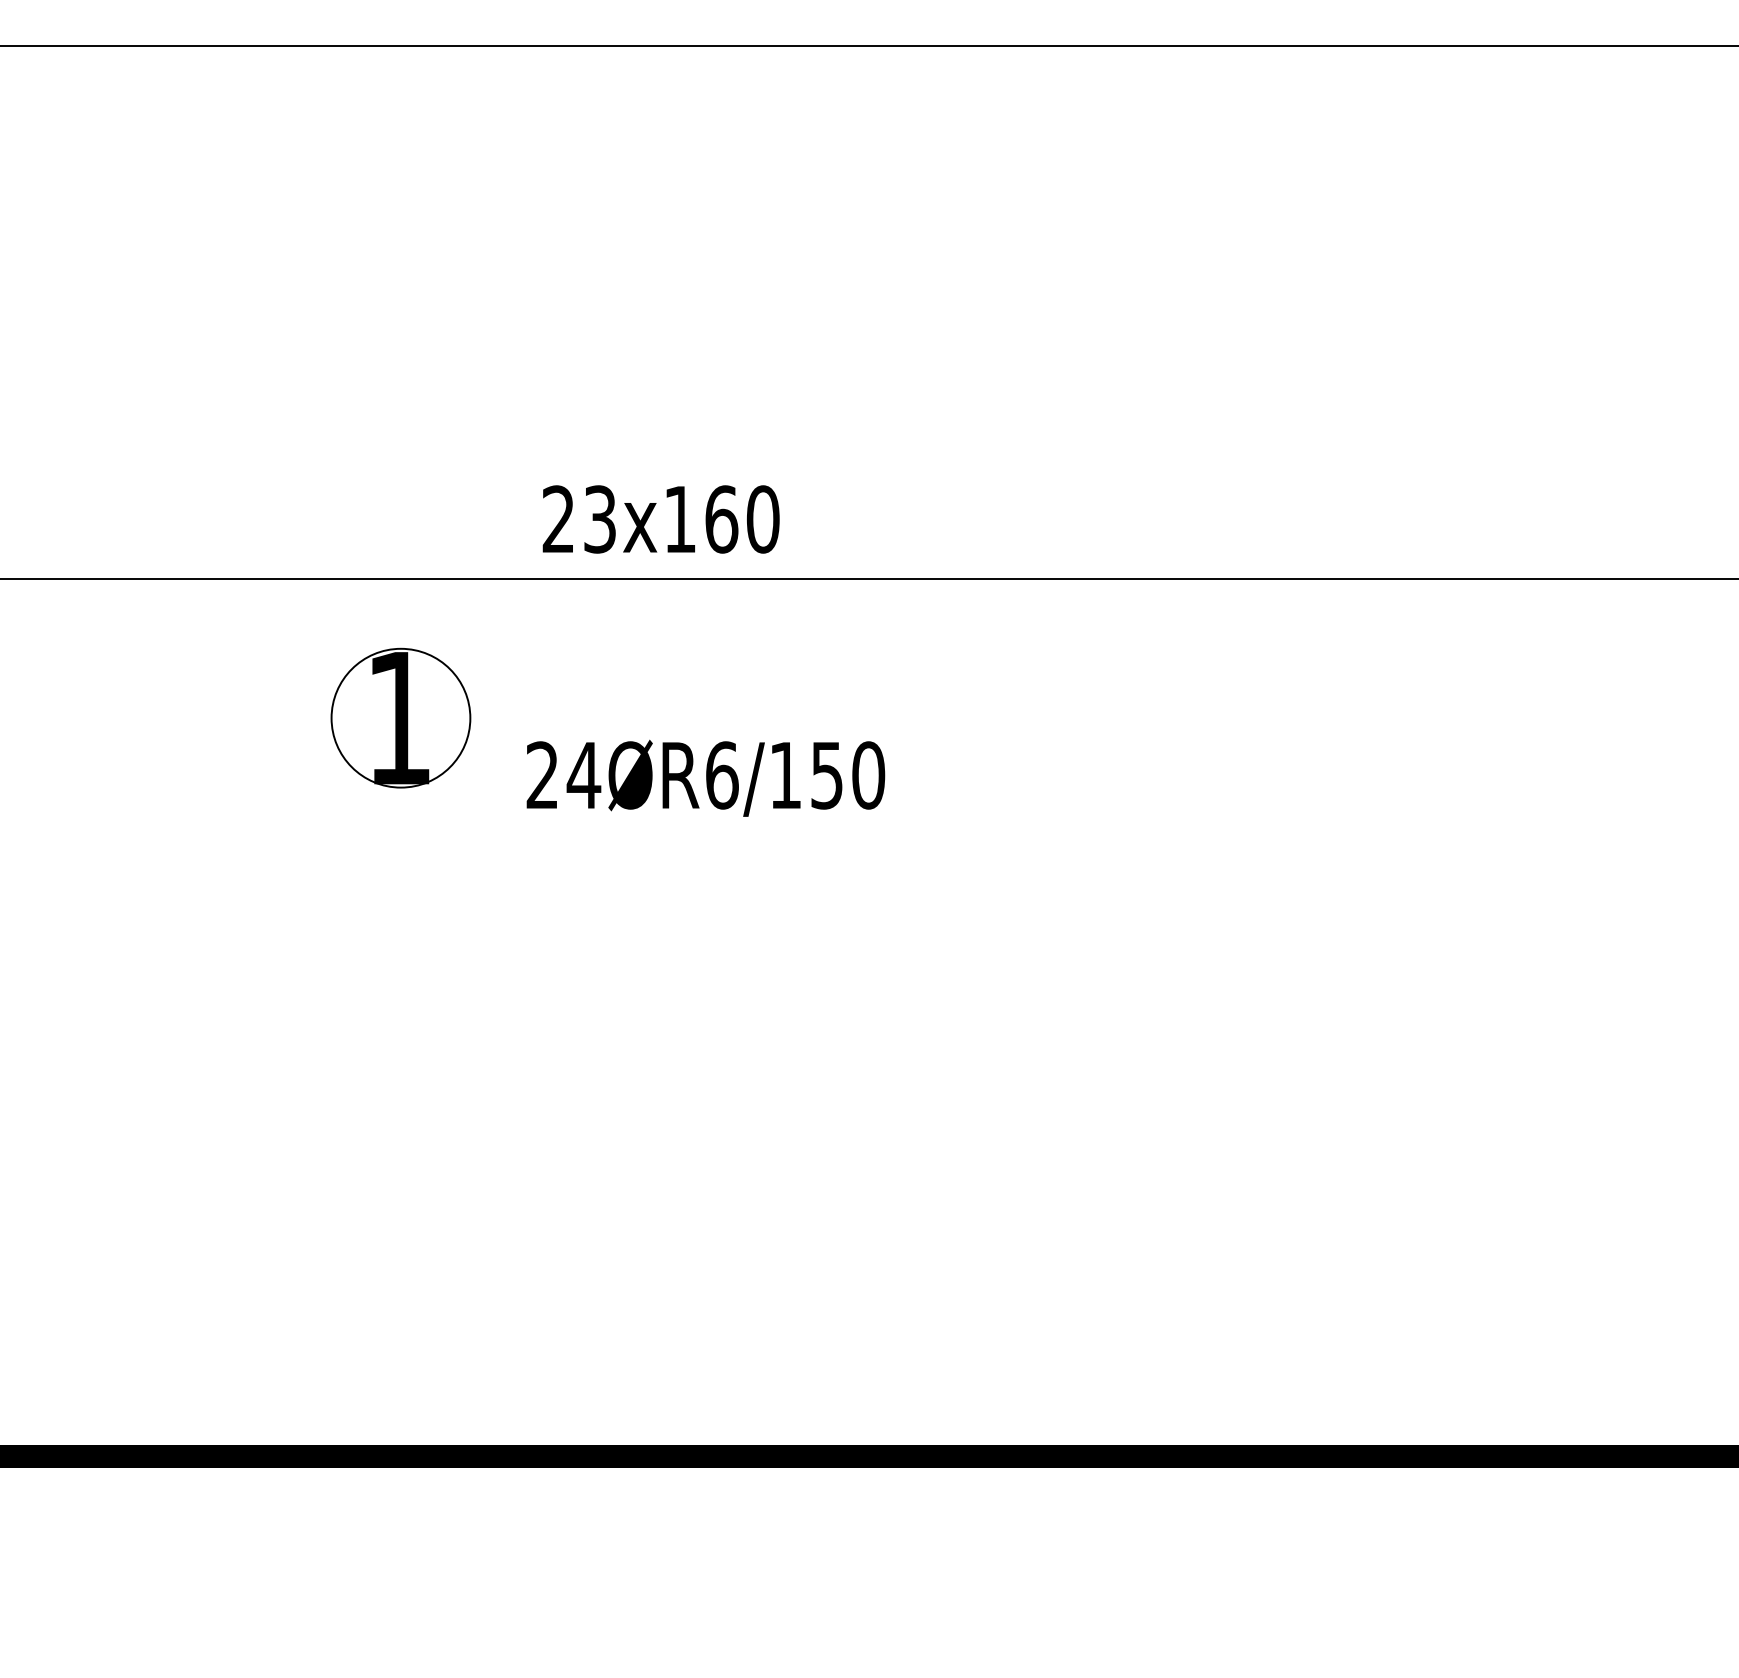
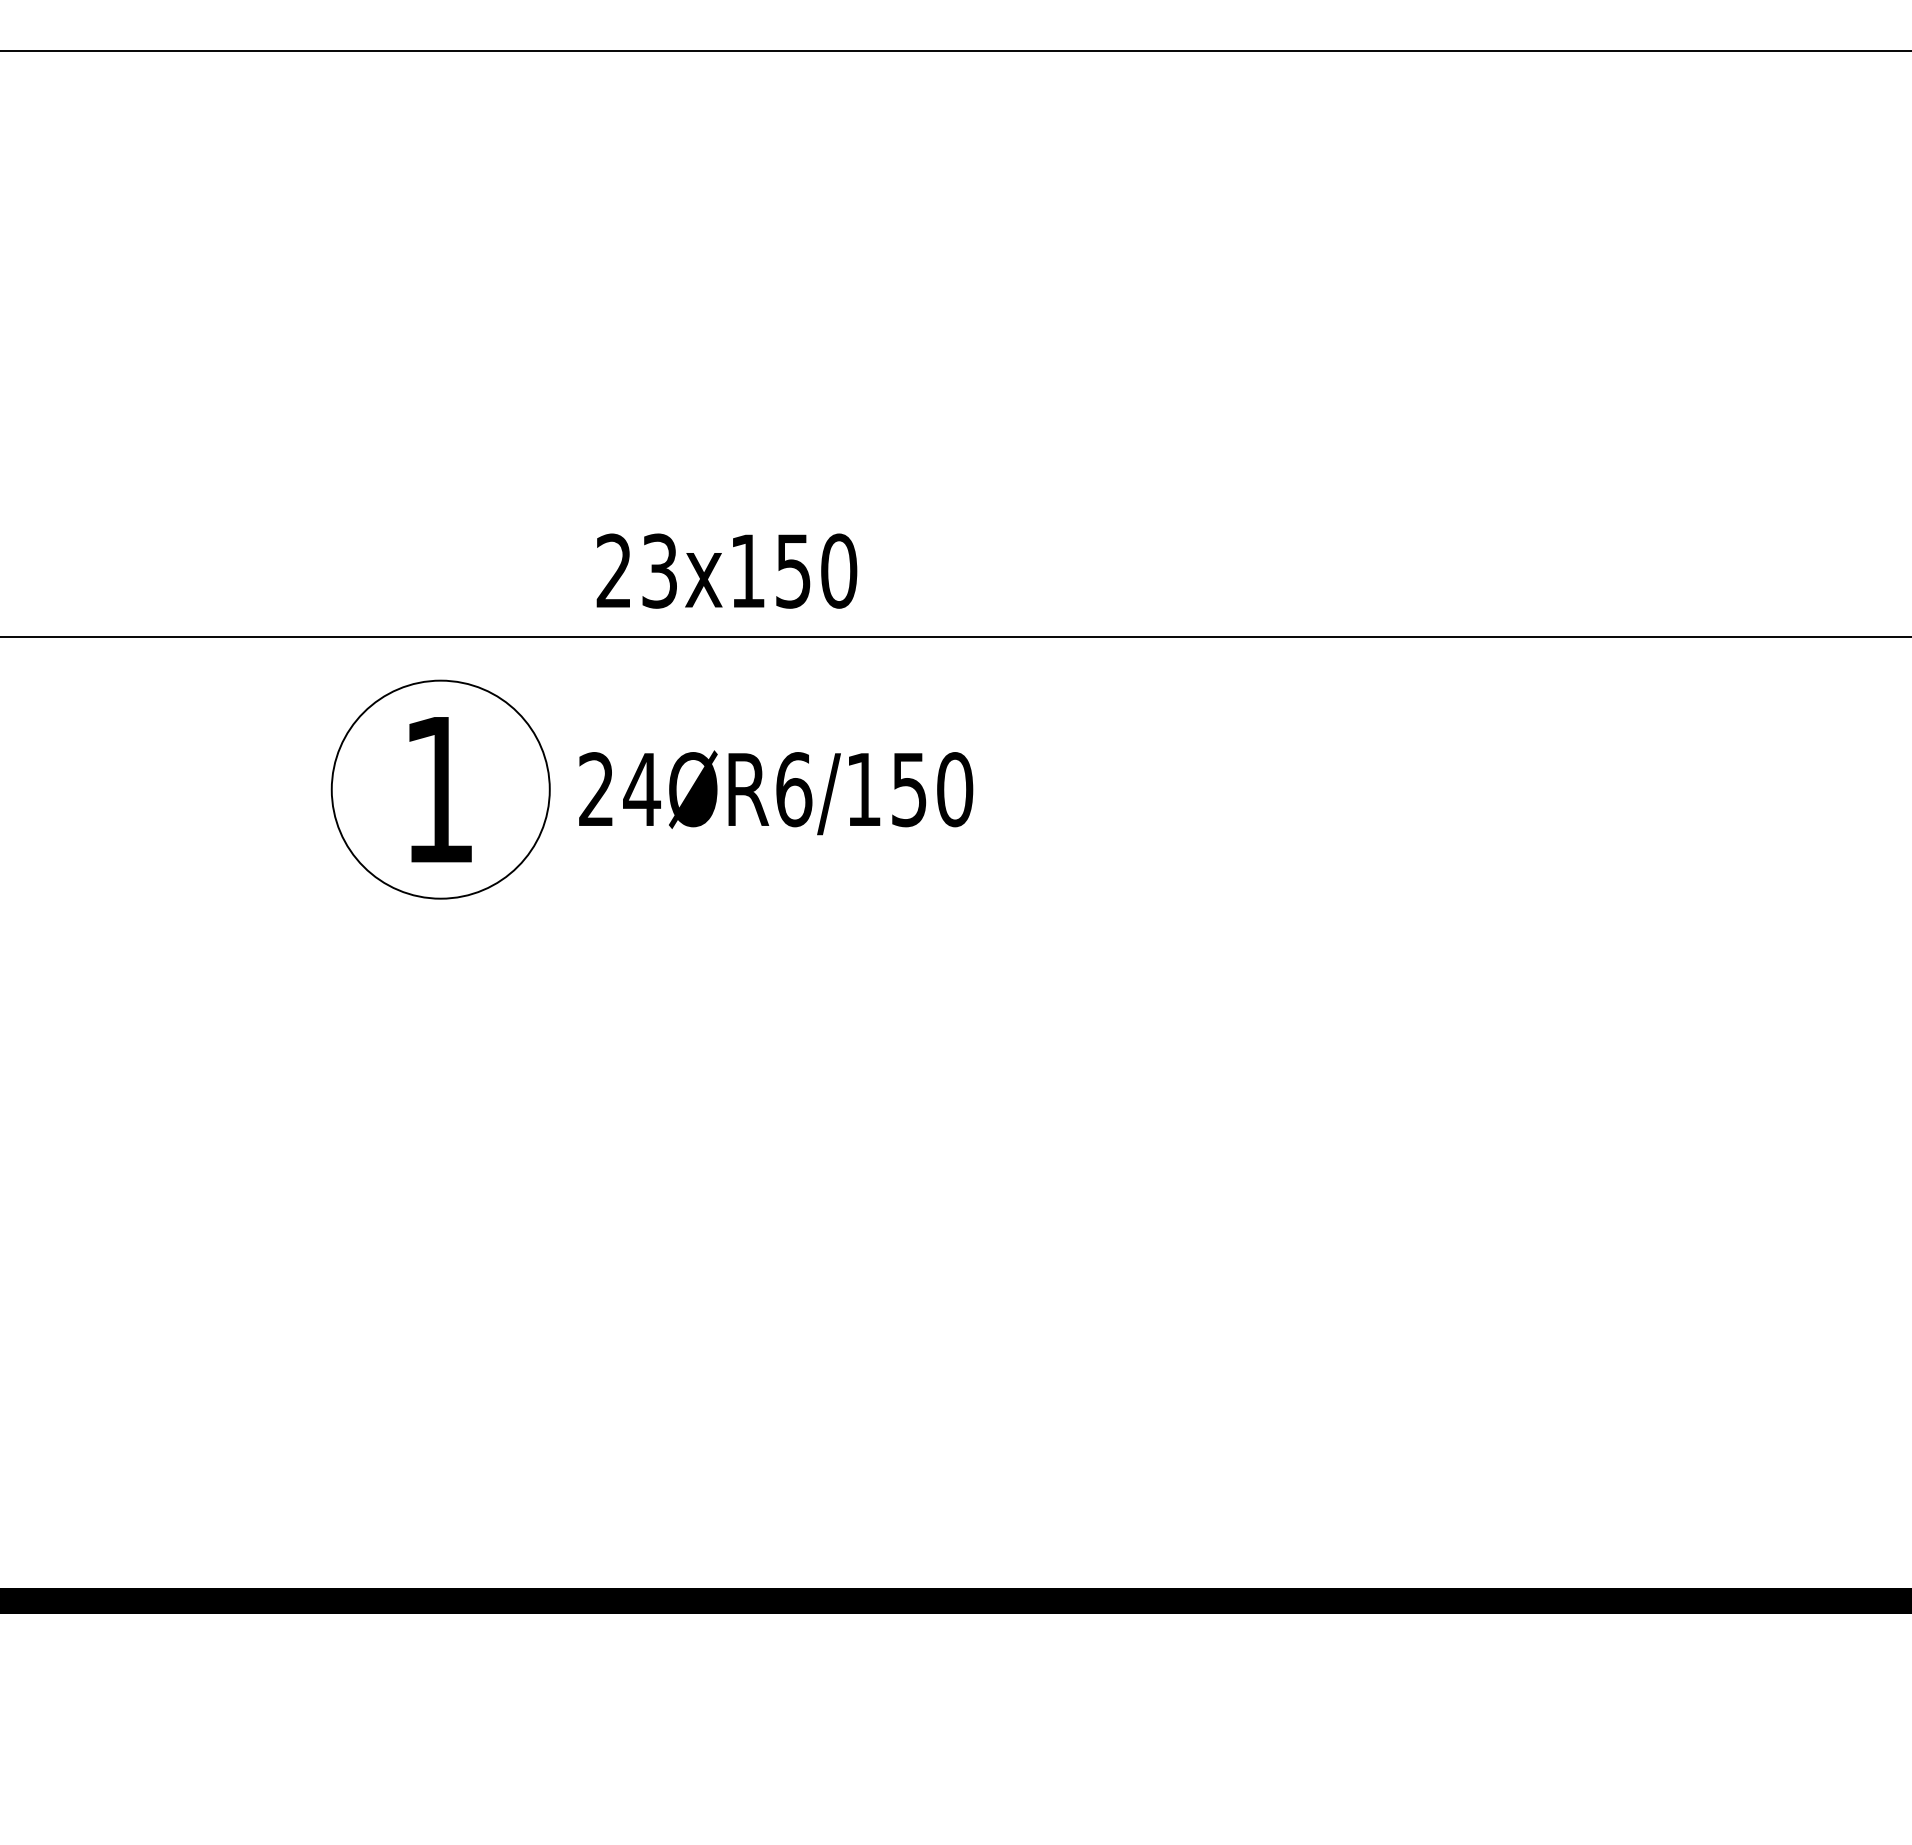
text: (721, 518) -> (793, 570), 23x160 -> 23x150
circle: (400, 718) -> (440, 789), size x1.43
text: (706, 778) -> (776, 792), moved

